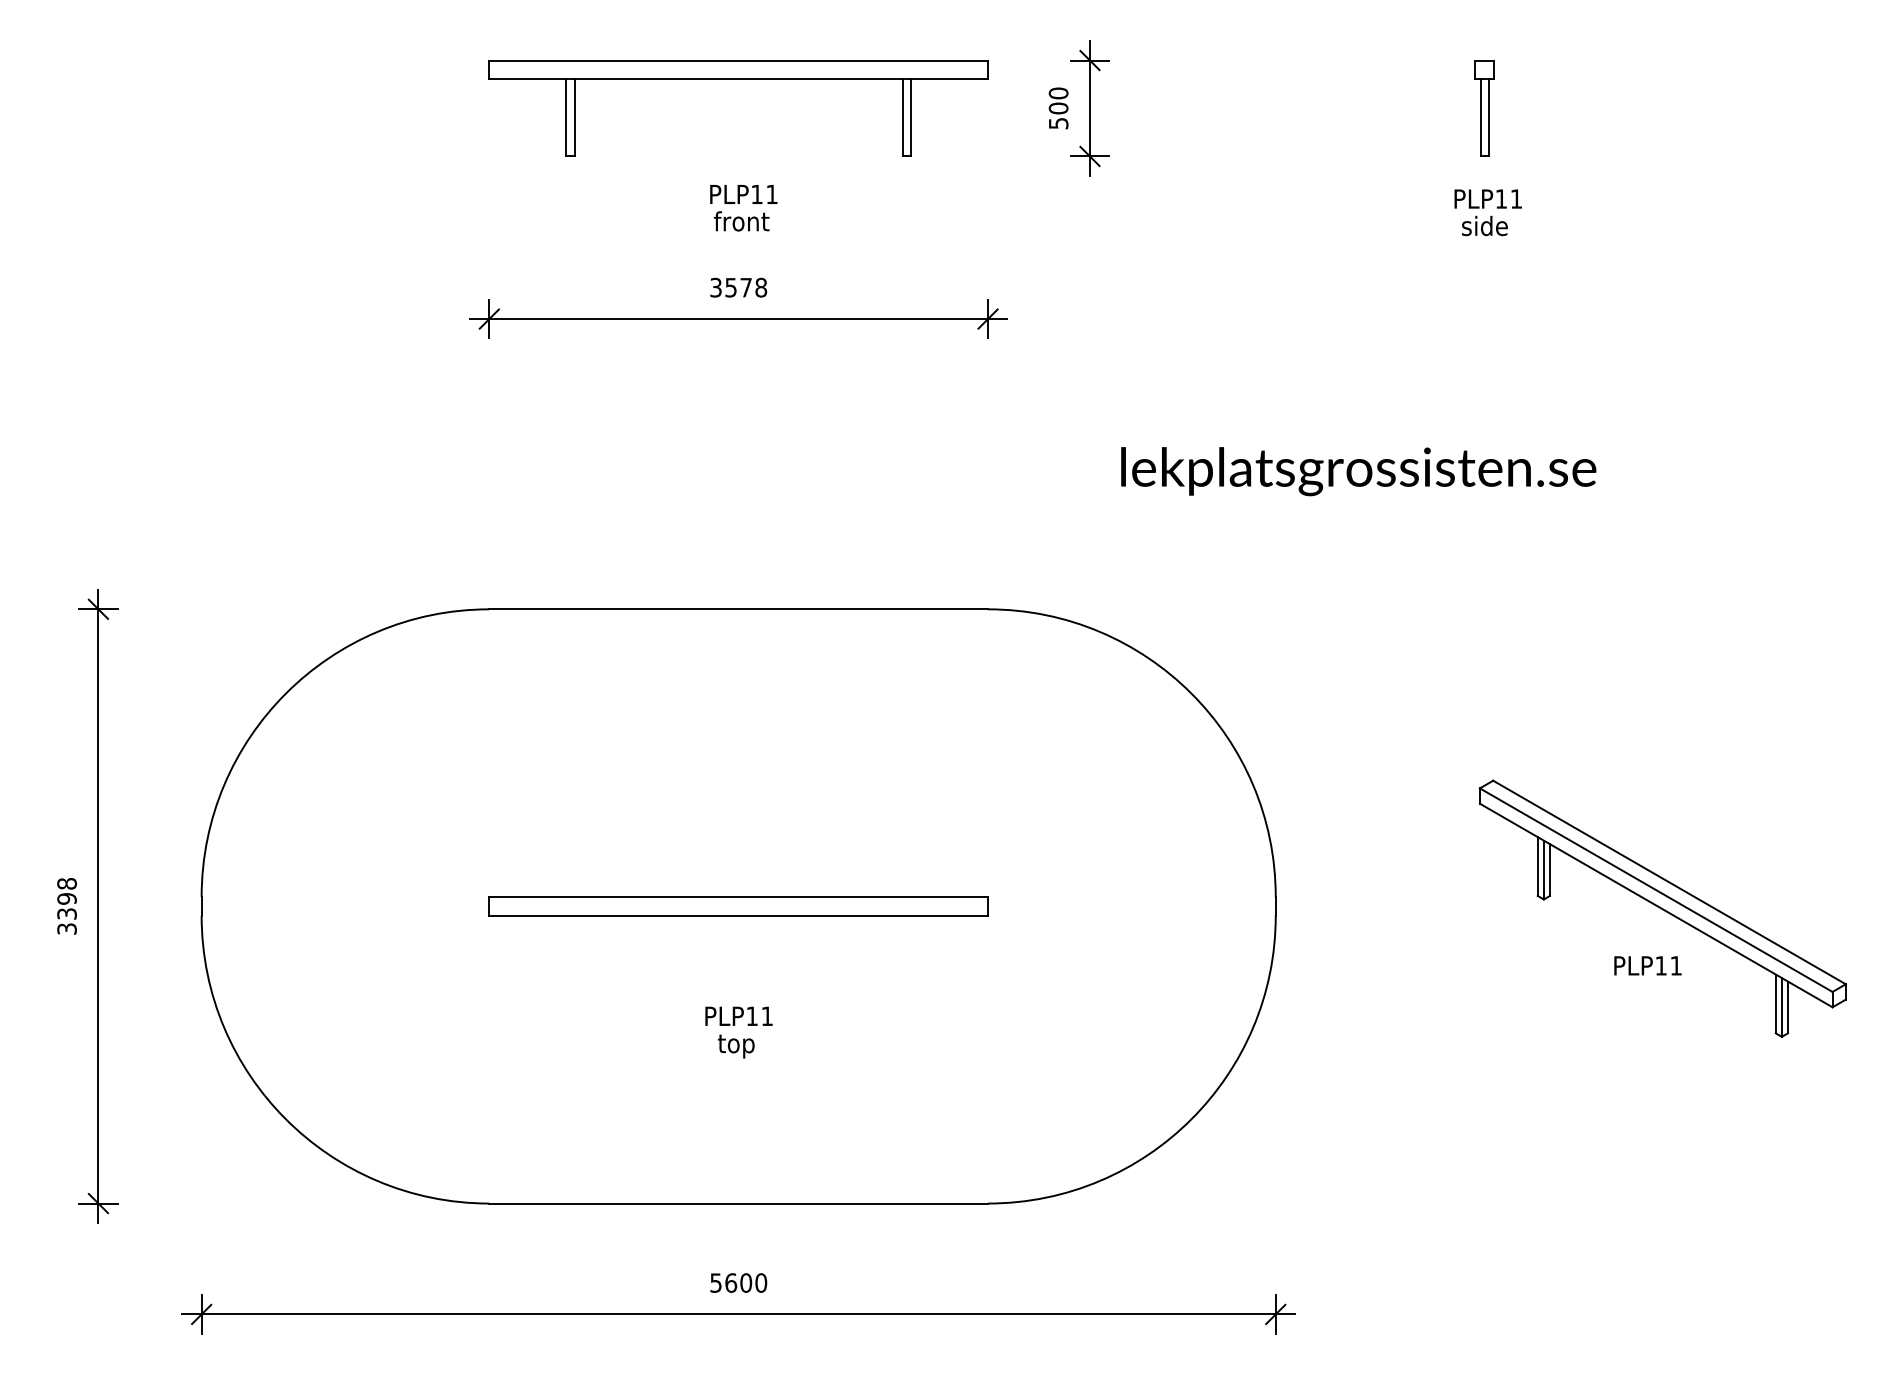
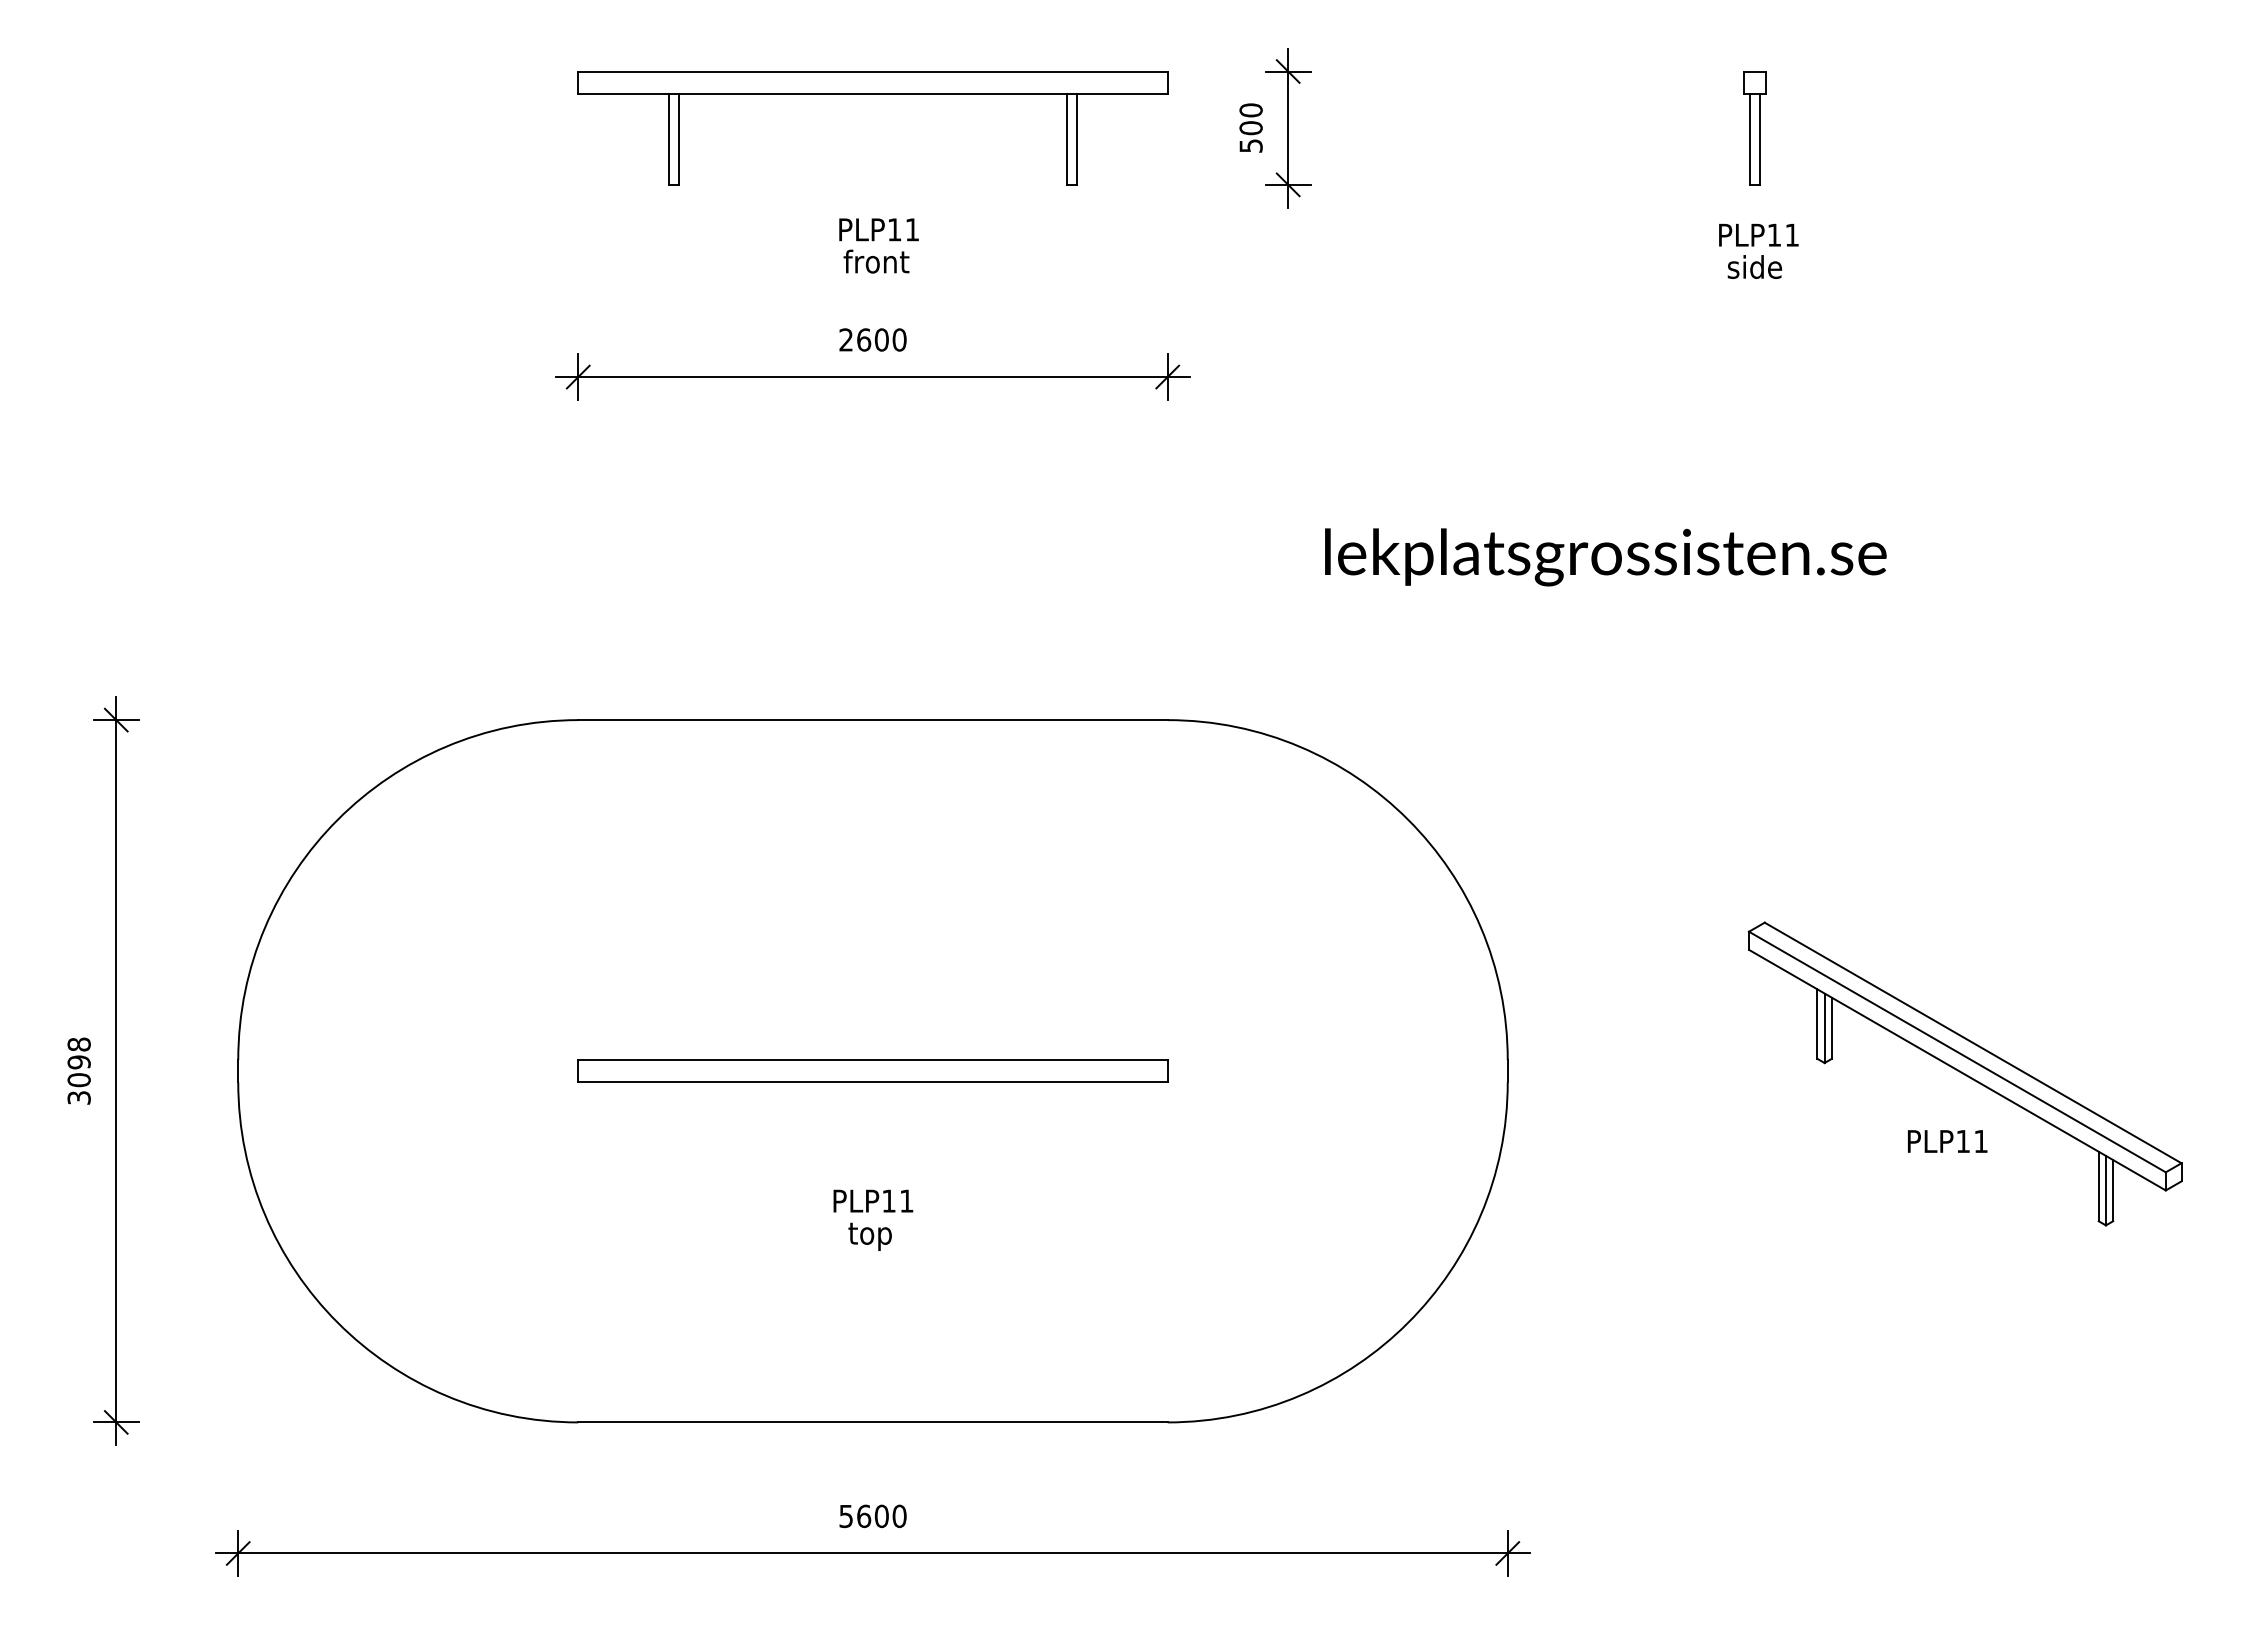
text: (738, 287) -> (872, 339), 3578 -> 2600
text: (66, 914) -> (78, 1080), 3398 -> 3098

